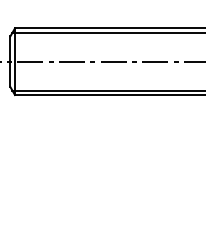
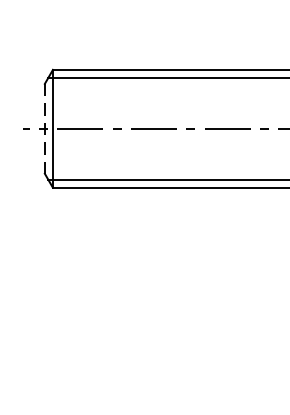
line: (10, 62) -> (45, 130), solid -> dashed

